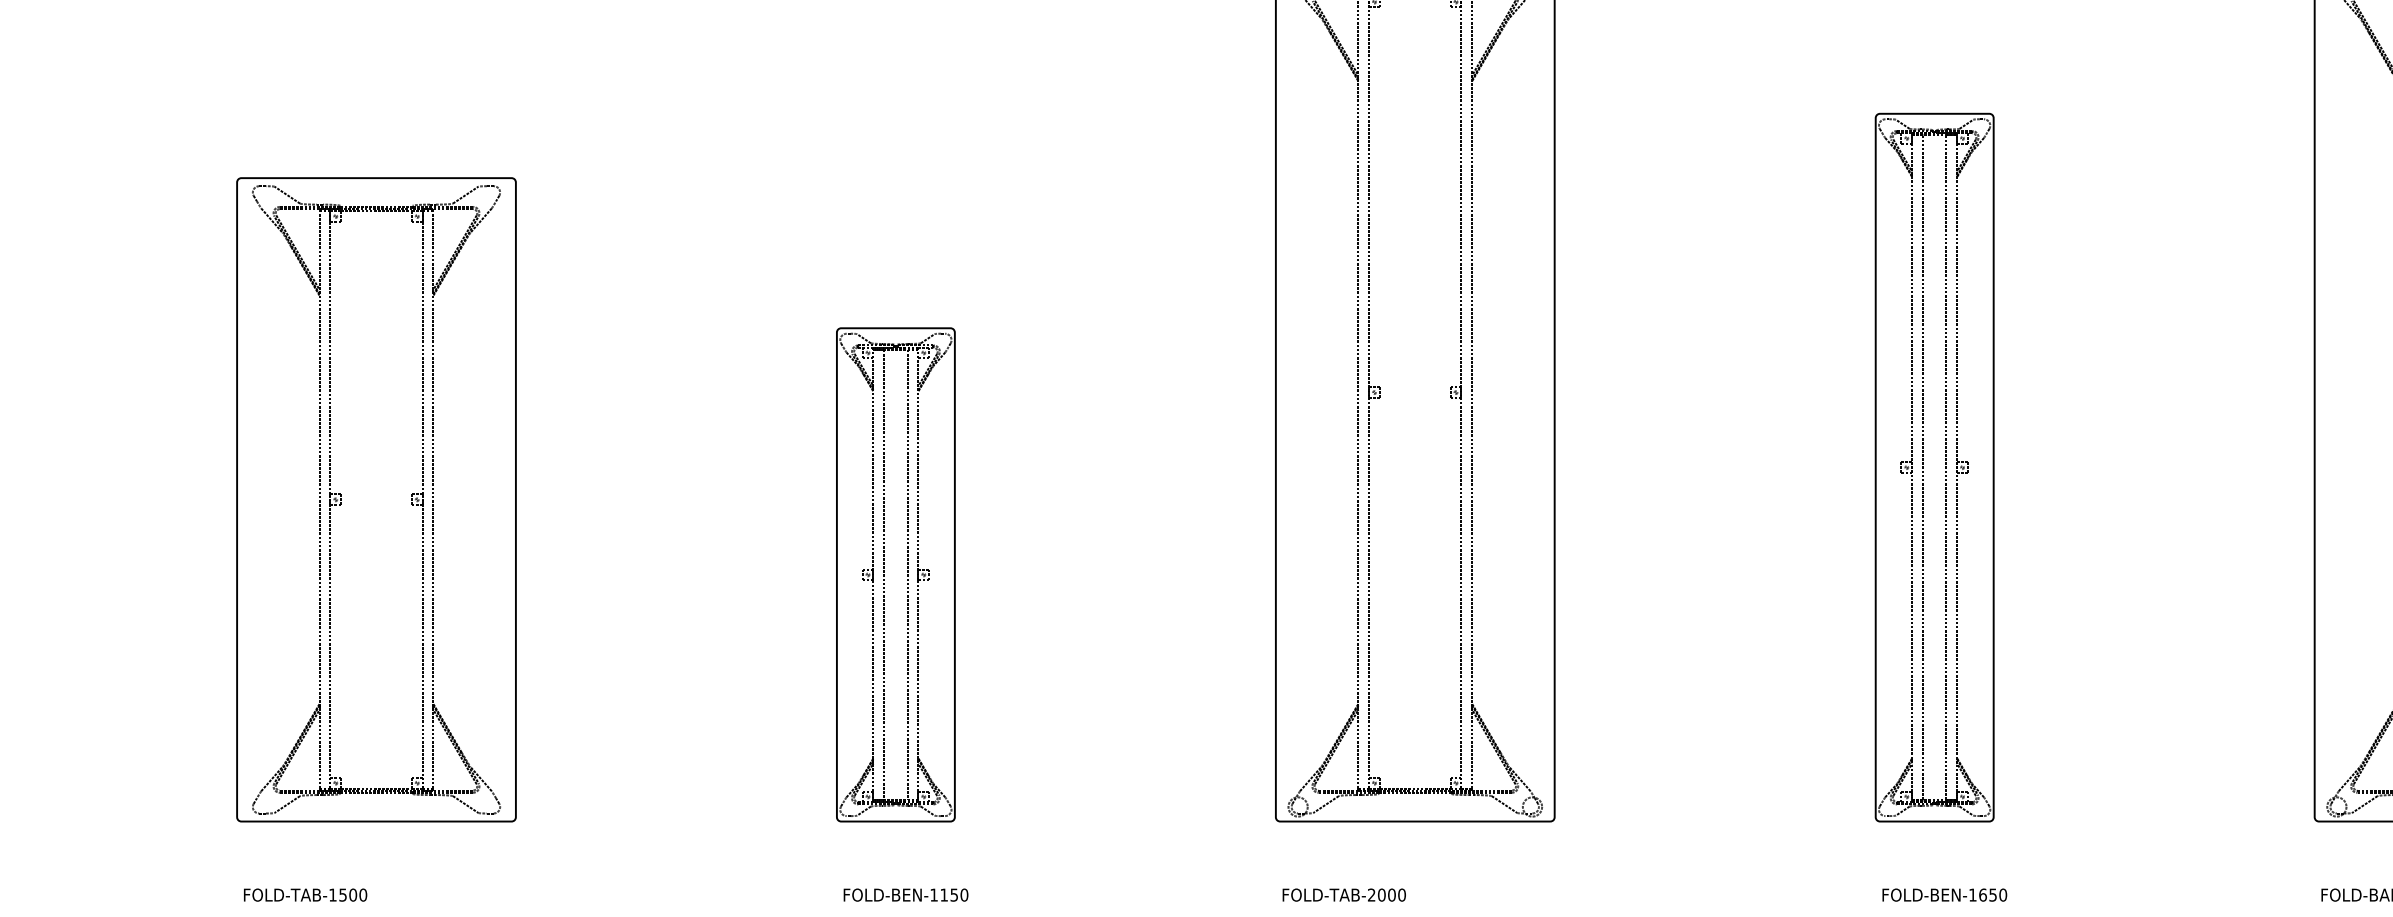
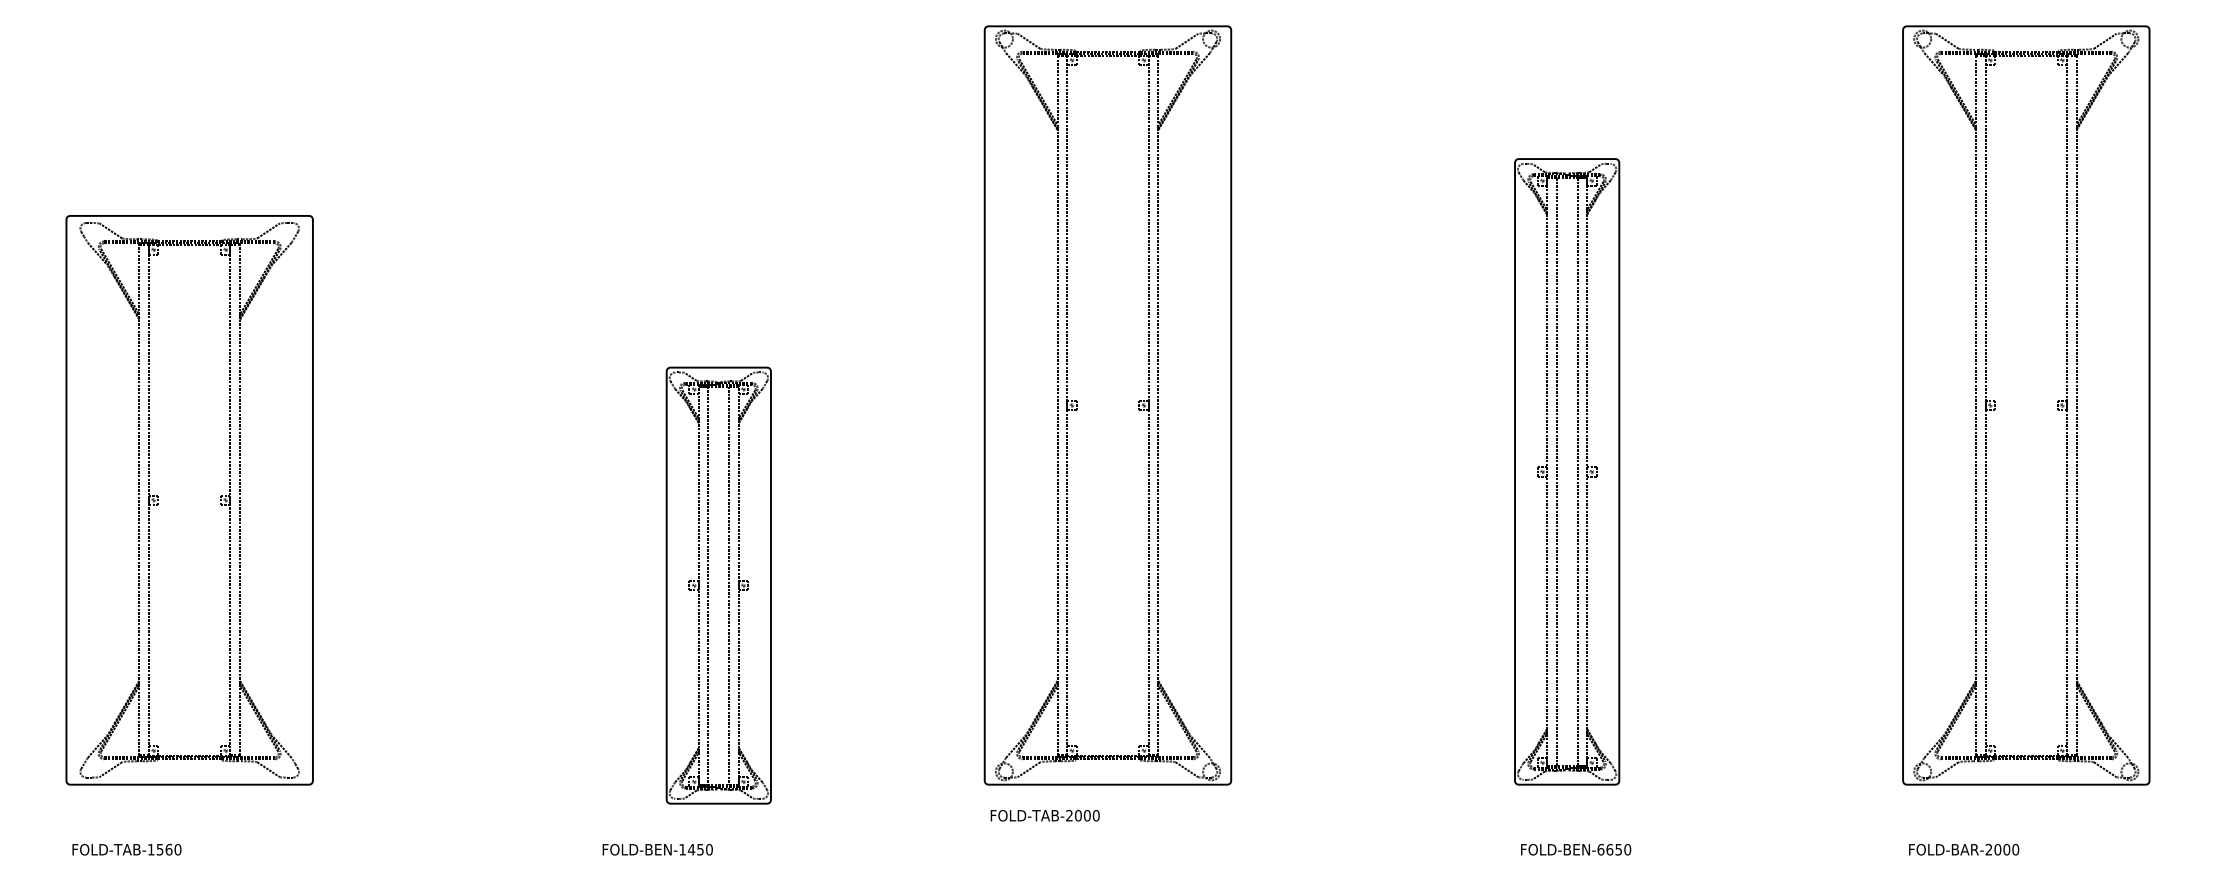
part: (895, 574) -> (718, 585), moved
text: (352, 894) -> (168, 849), FOLD-TAB-1500 -> FOLD-TAB-1560
text: (944, 894) -> (691, 849), FOLD-BEN-1150 -> FOLD-BEN-1450
text: (1343, 894) -> (1044, 815), moved
text: (1972, 894) -> (1600, 849), FOLD-BEN-1650 -> FOLD-BEN-6650

